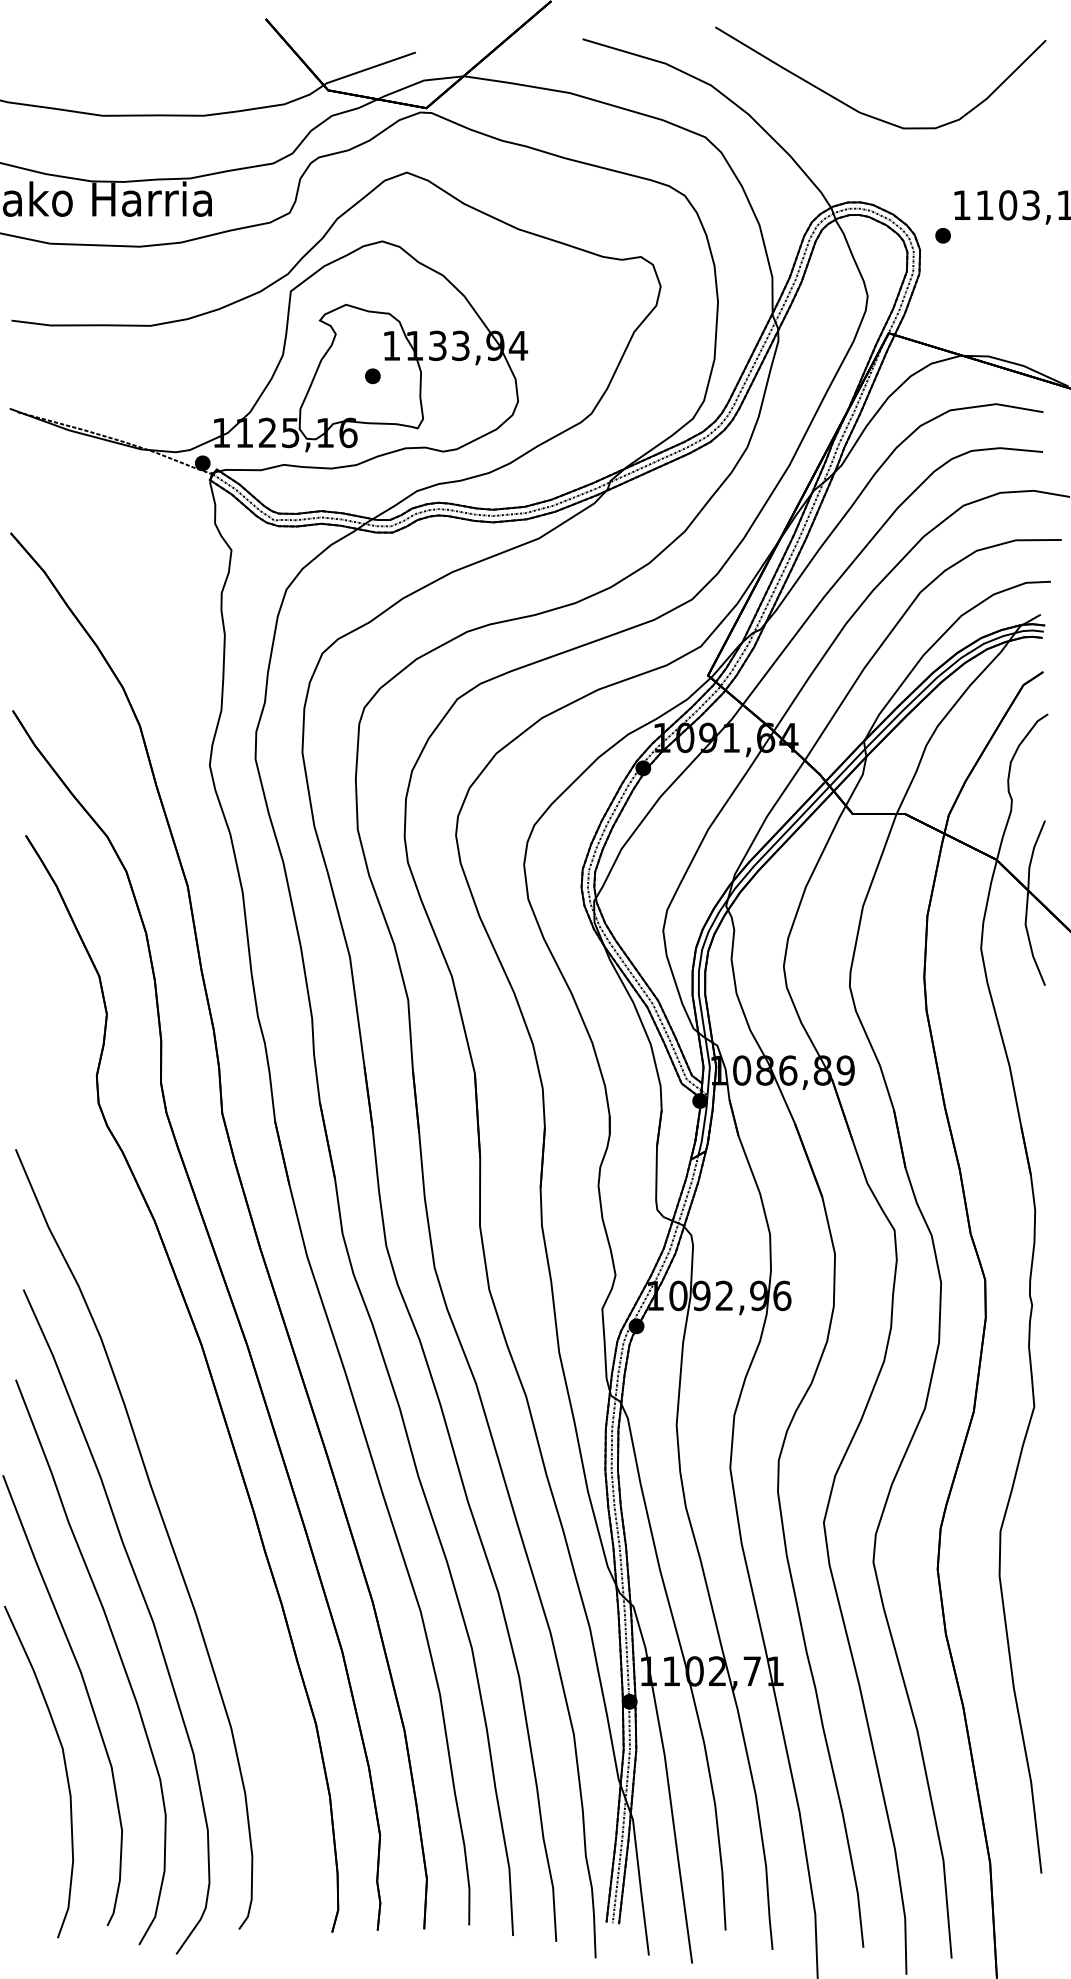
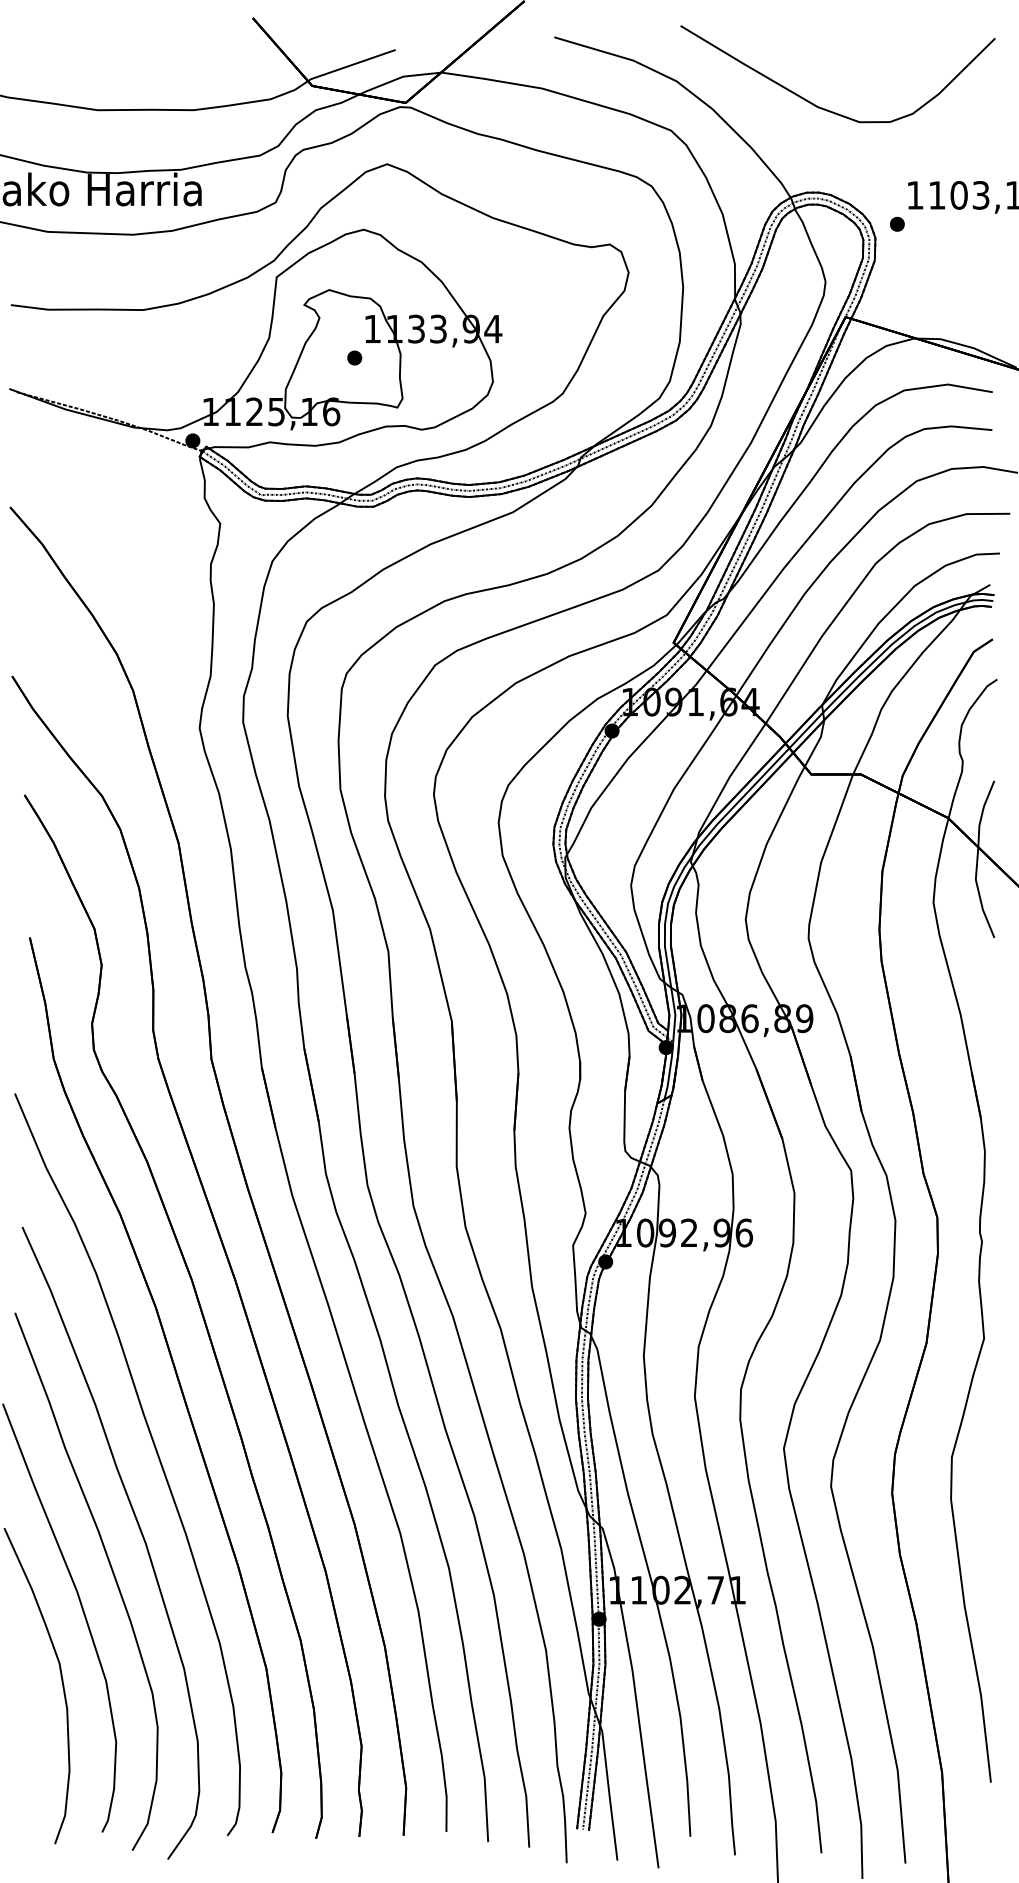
part: (185, 1447) -> (176, 1377), added

